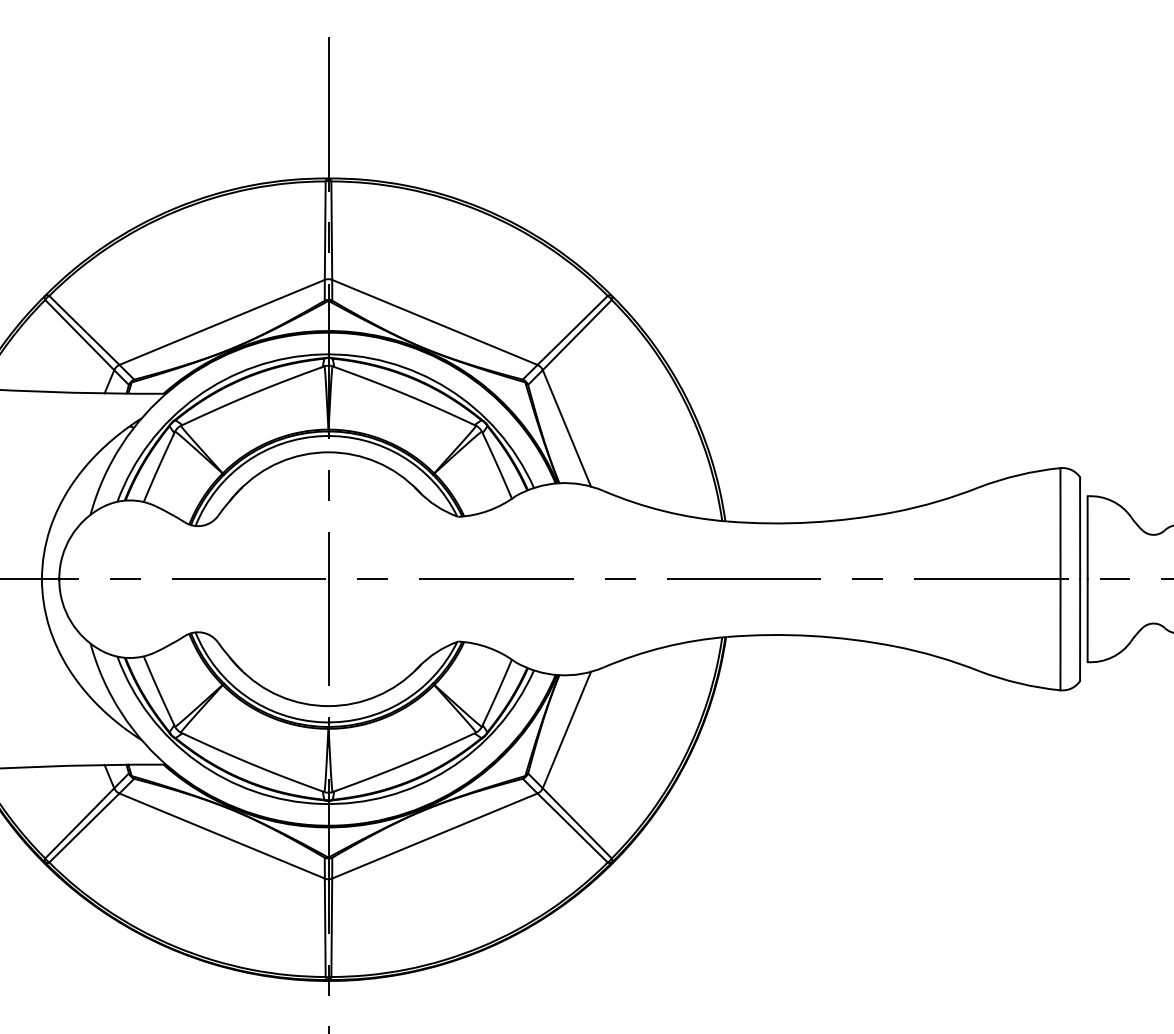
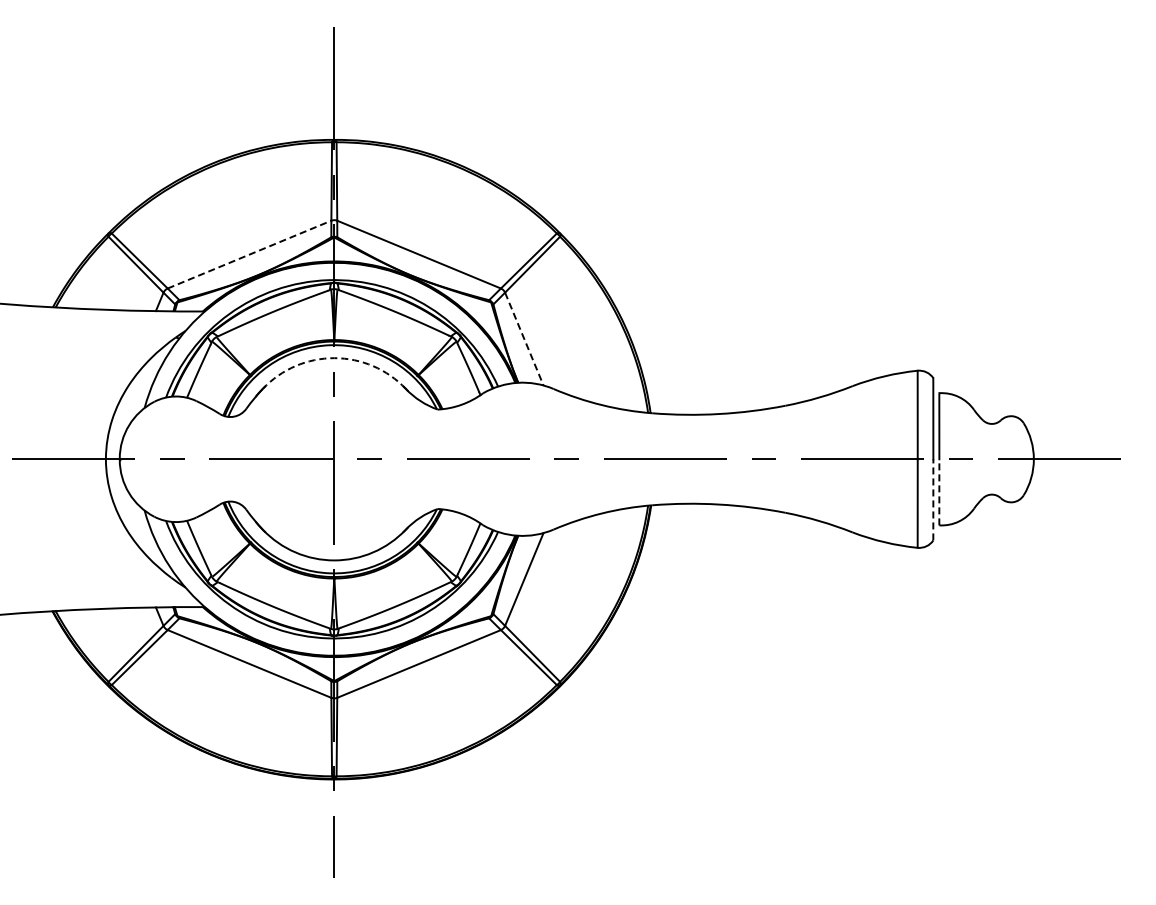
line: (222, 322) -> (249, 254), solid -> dashed
line: (567, 428) -> (524, 339), solid -> dashed
arc: (328, 452) -> (334, 358), solid -> dashed
line: (1087, 619) -> (939, 491), solid -> dashed
line: (1080, 629) -> (933, 499), solid -> dashed

